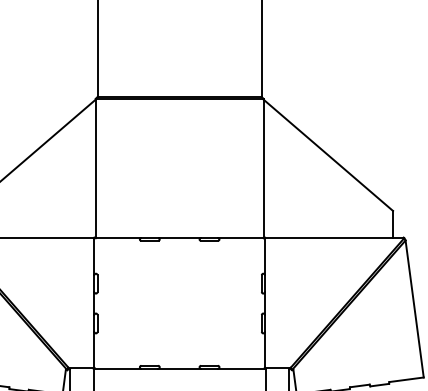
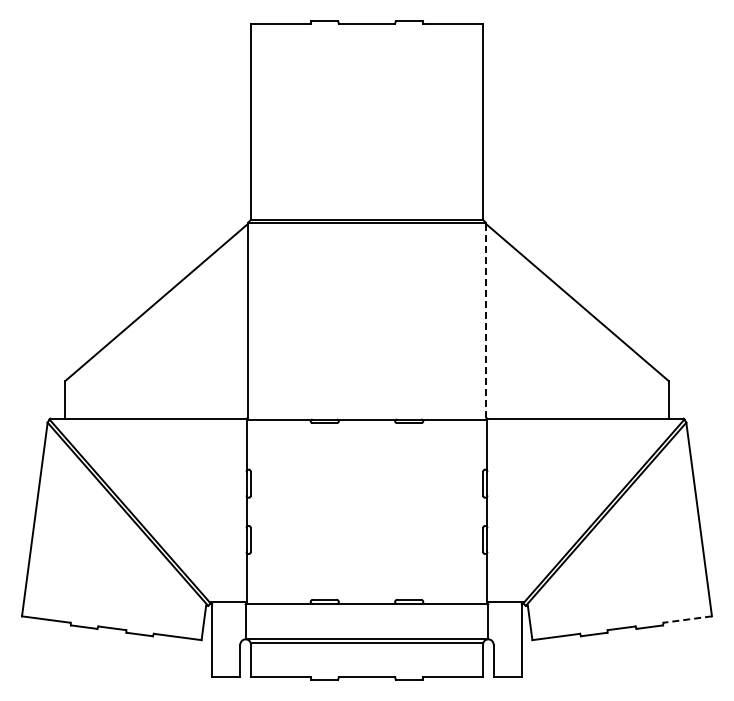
line: (263, 168) -> (485, 321), solid -> dashed
line: (406, 379) -> (687, 619), solid -> dashed

